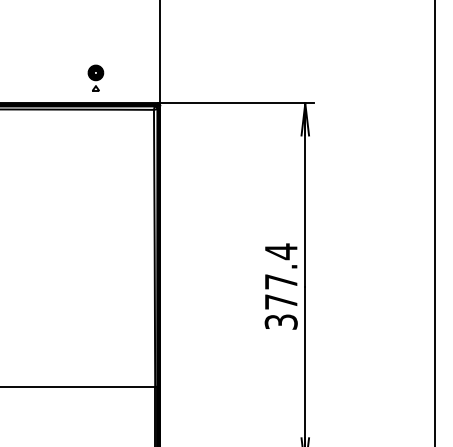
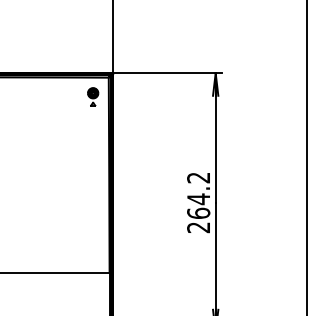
part: (95, 77) -> (92, 96), moved
text: (280, 286) -> (198, 202), 377.4 -> 264.2

